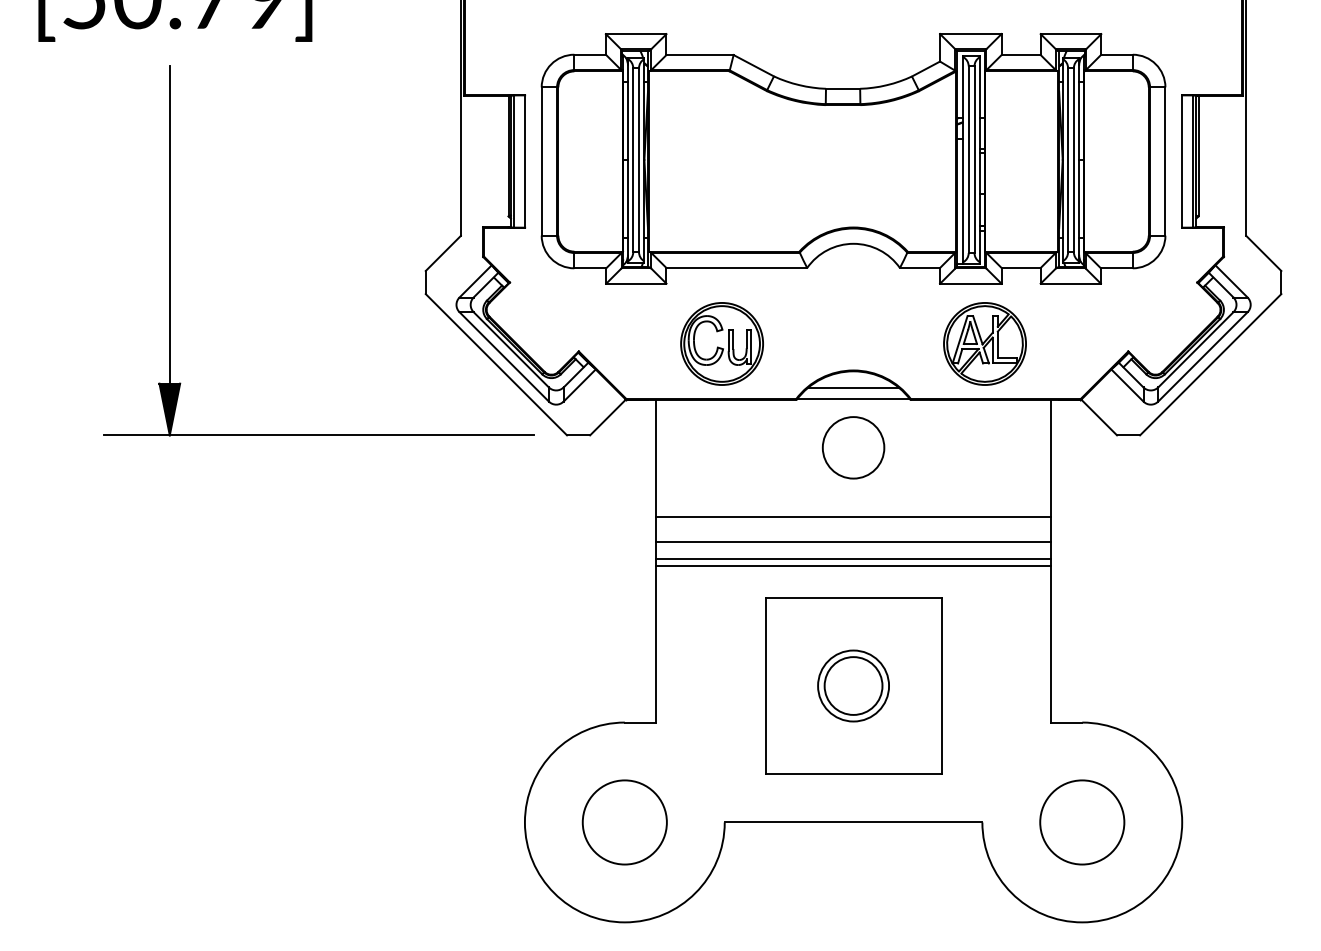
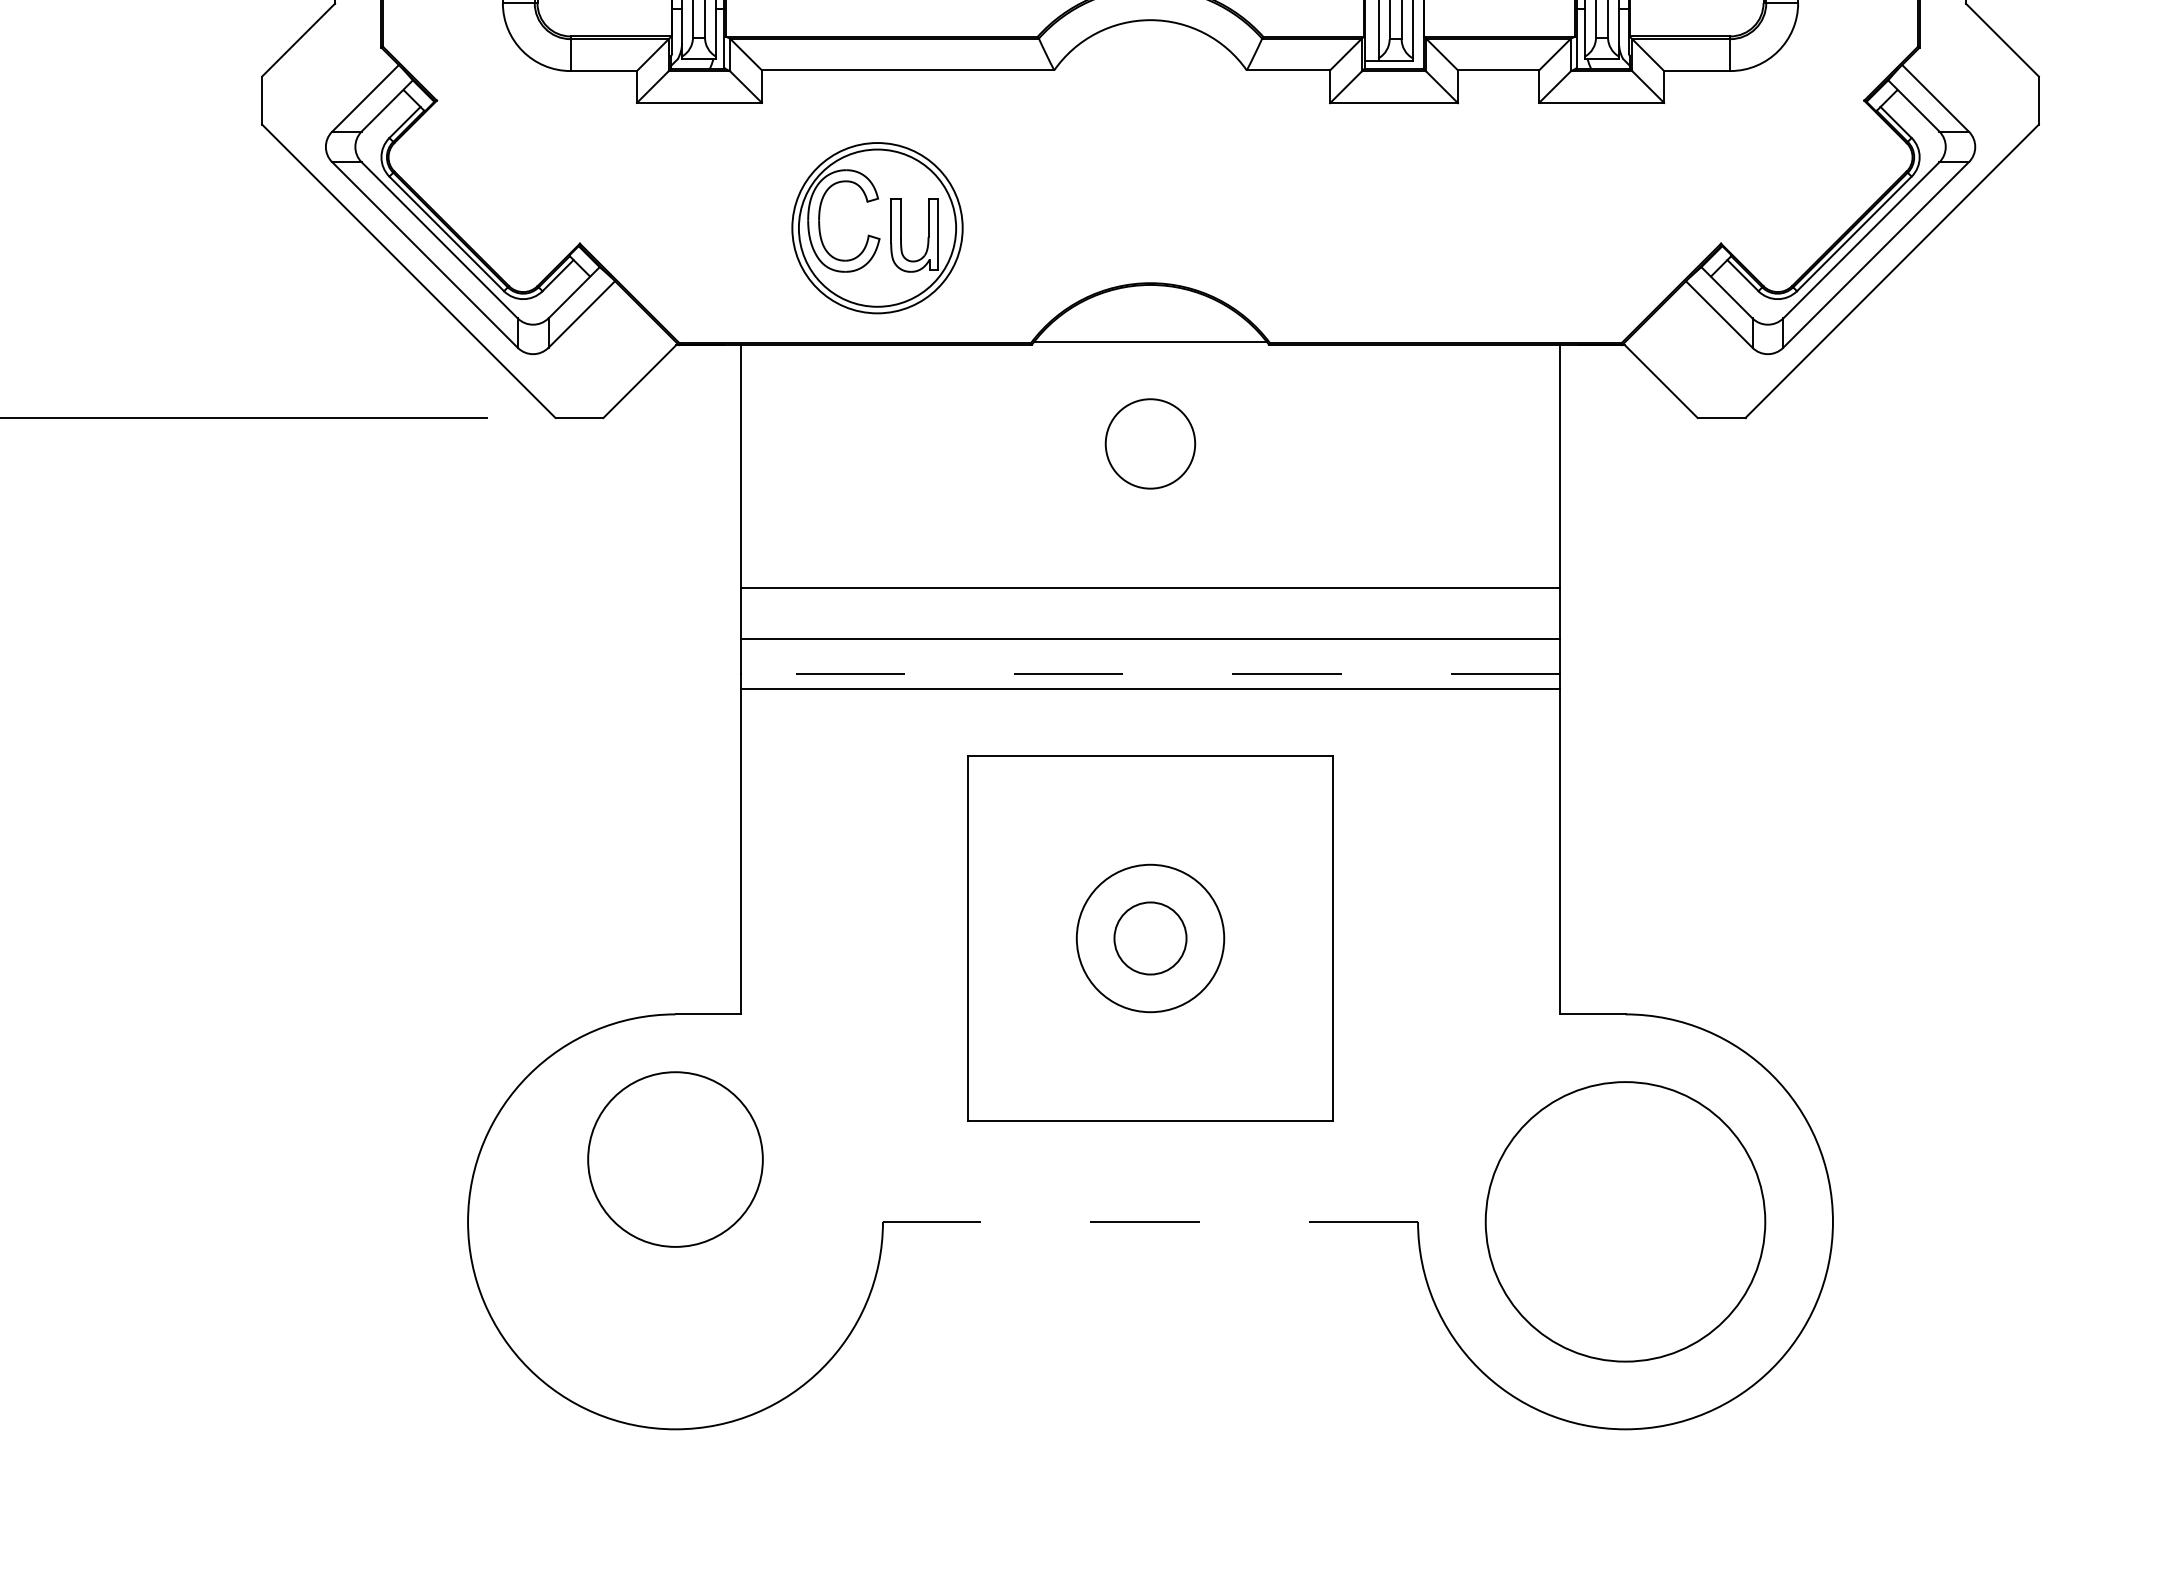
part: (984, 343) -> (1422, 227), removed
line: (853, 388) -> (1150, 320), removed
circle: (853, 447) -> (1150, 443), size x0.7
line: (853, 558) -> (1150, 673), solid -> dashed
circle: (853, 685) -> (1150, 937), size x0.6
circle: (624, 822) -> (674, 1159), moved
line: (853, 822) -> (1150, 1221), solid -> dashed
circle: (1082, 822) -> (1625, 1221), size x1.6

